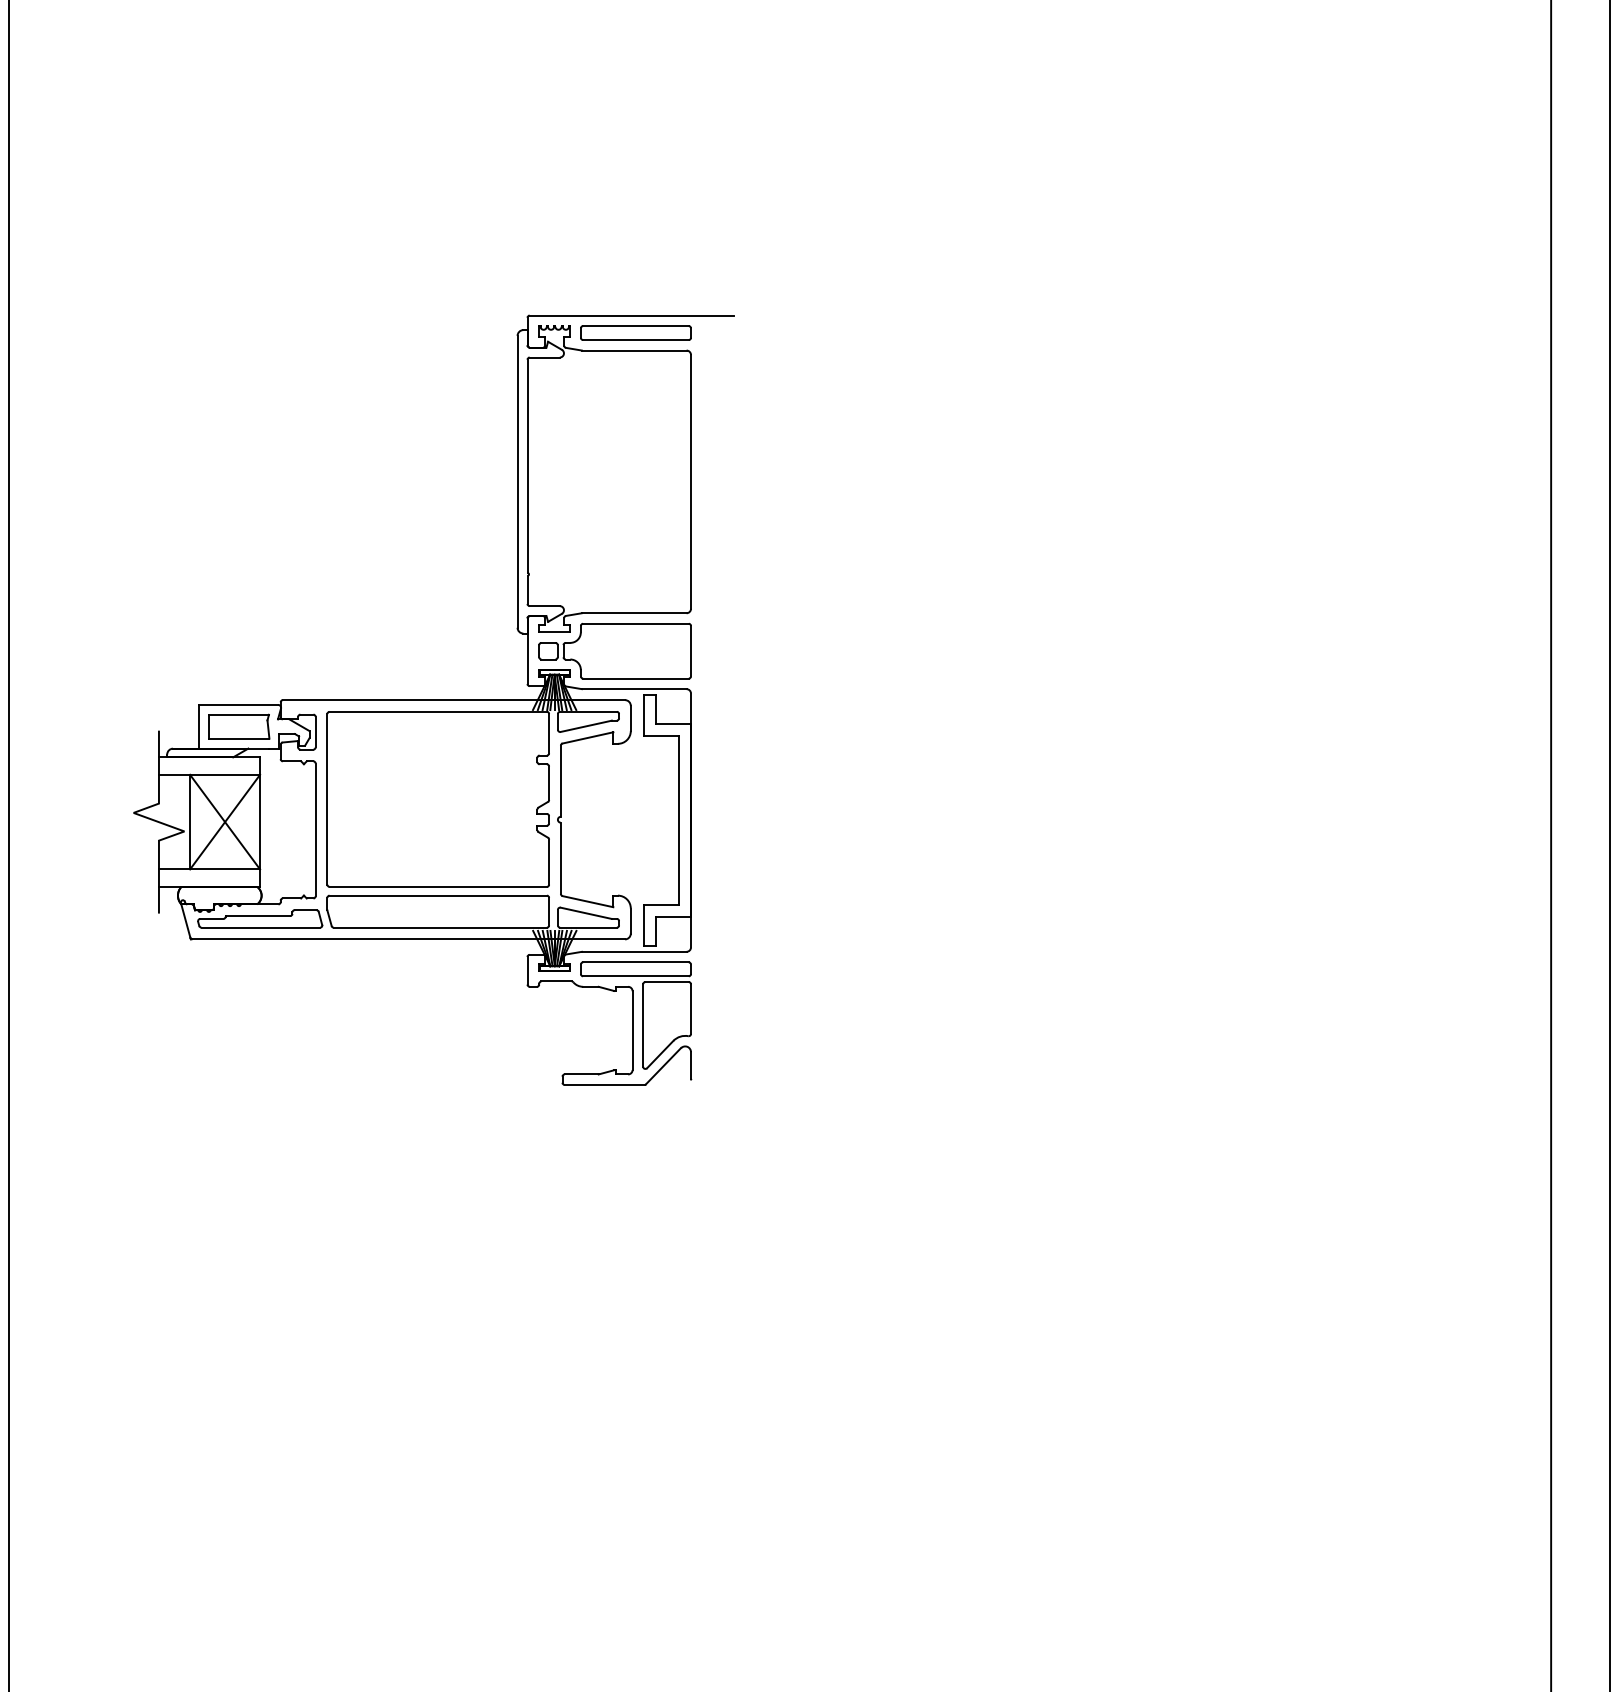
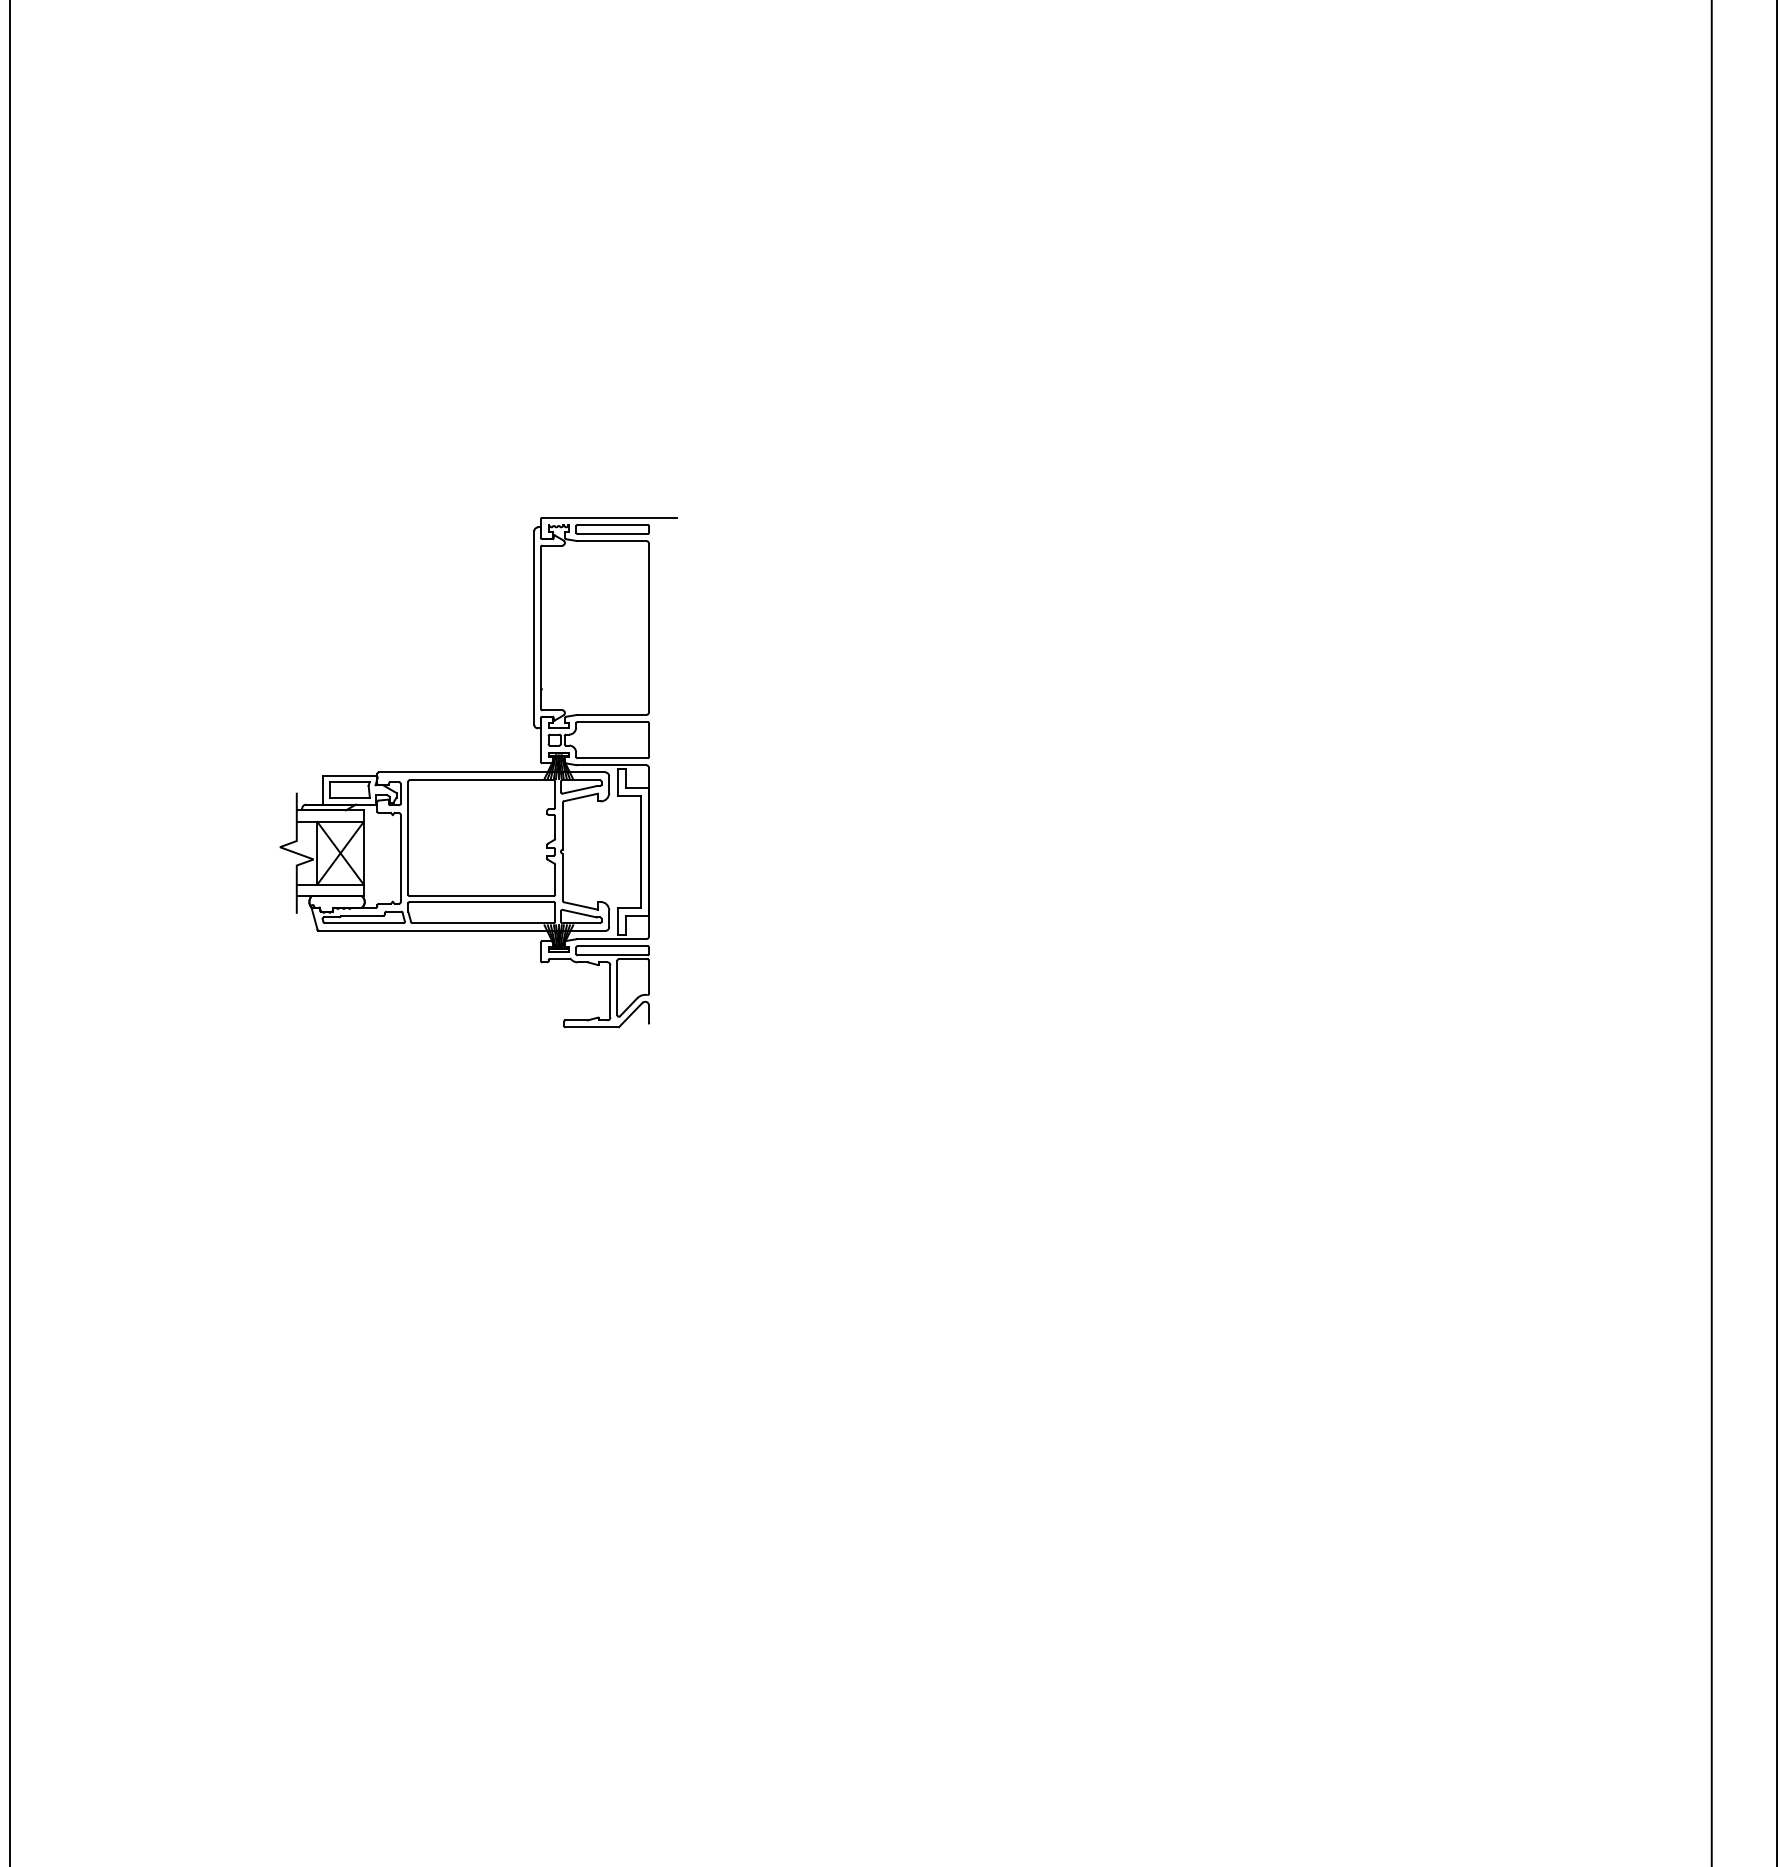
part: (433, 700) -> (478, 772), size x0.6

